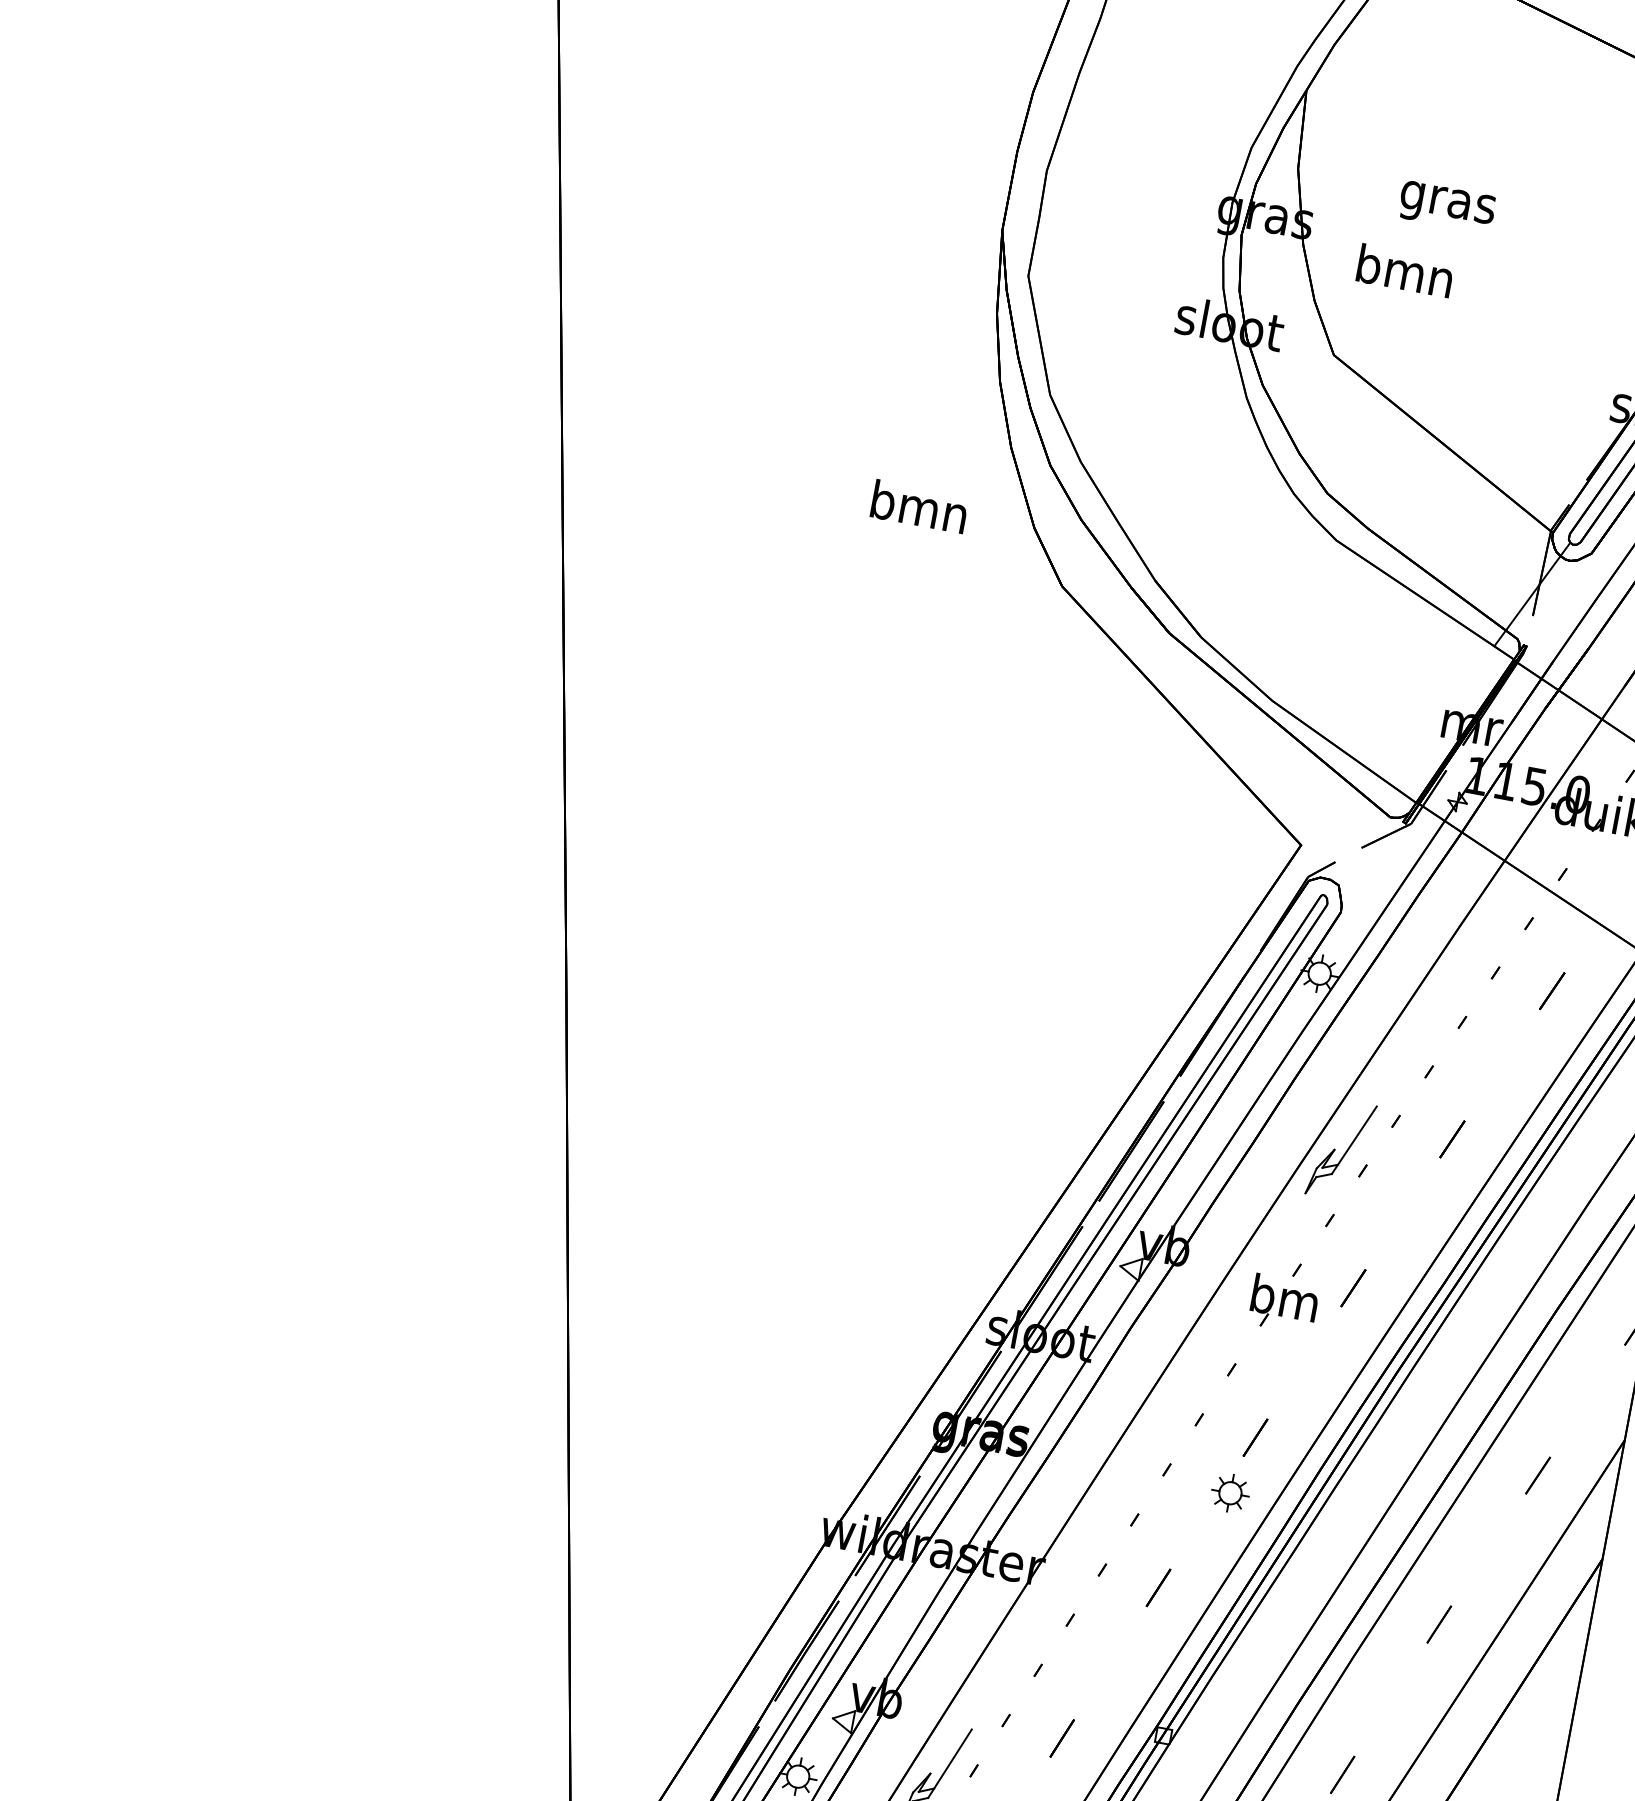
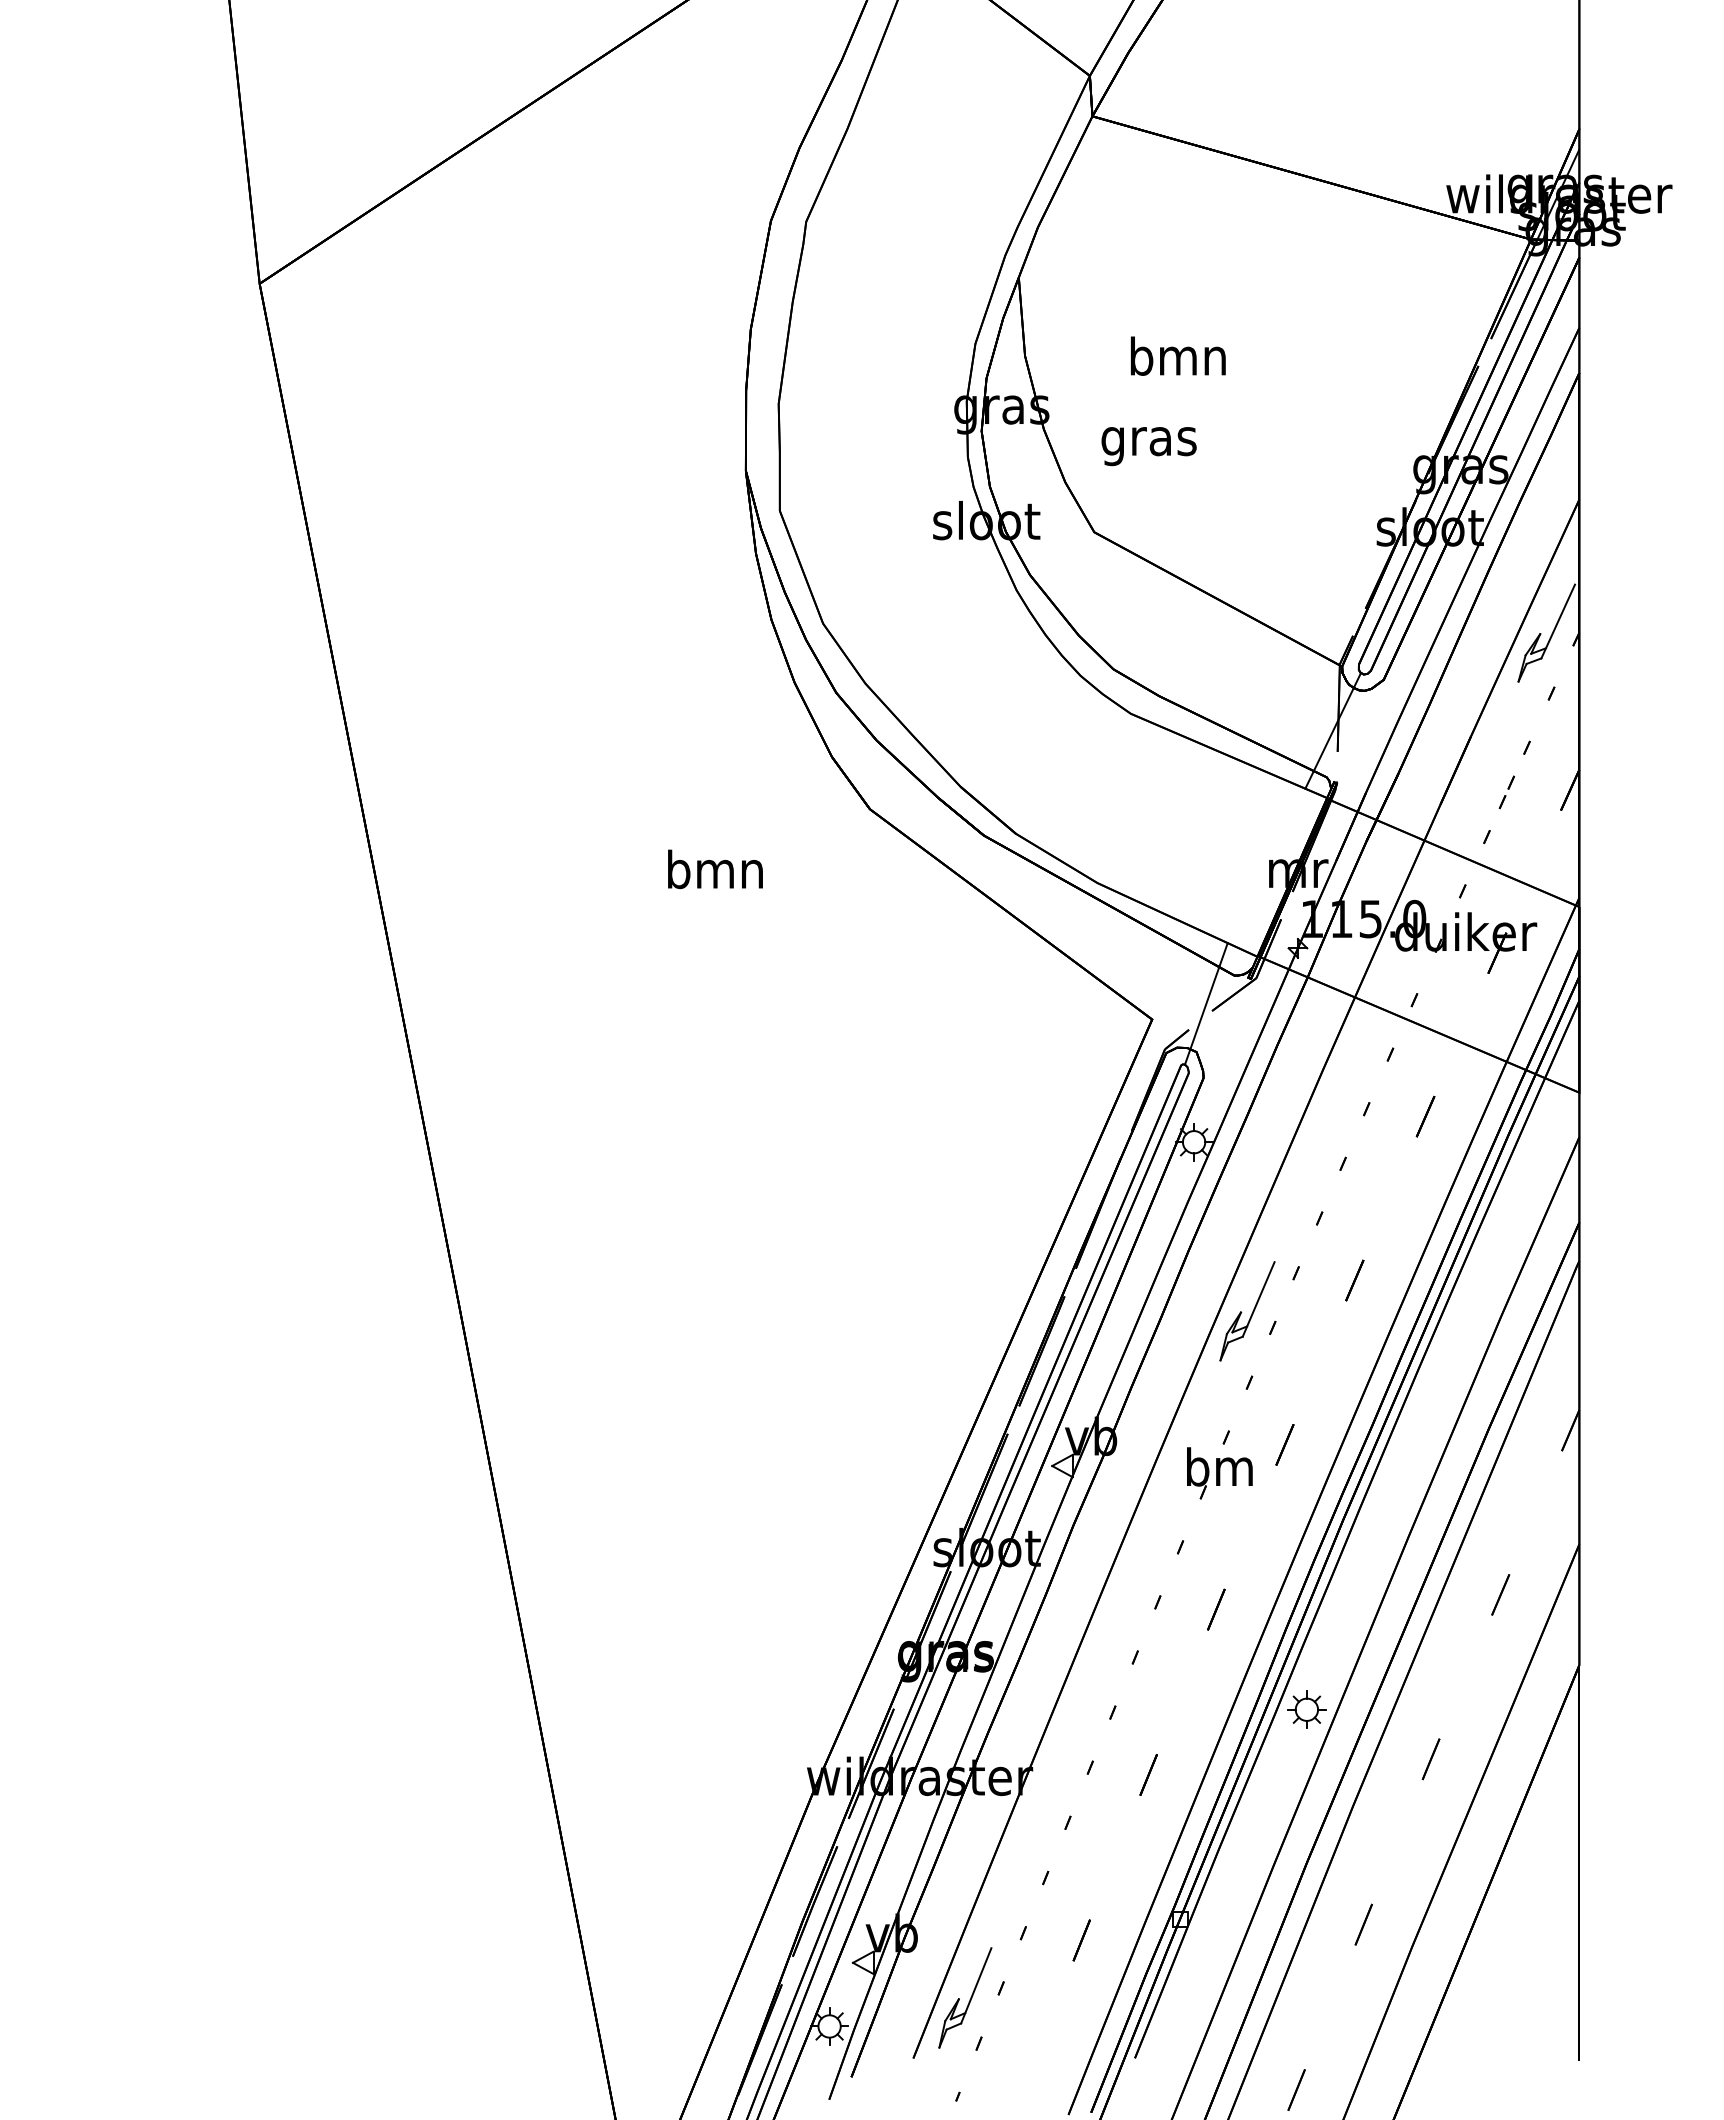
text: (1447, 201) -> (1177, 360), gras -> bmn
text: (1403, 275) -> (1148, 441), bmn -> gras
text: (919, 506) -> (715, 869), moved
line: (1357, 839) -> (1206, 1003), added
part: (1230, 1492) -> (1306, 1709), moved

